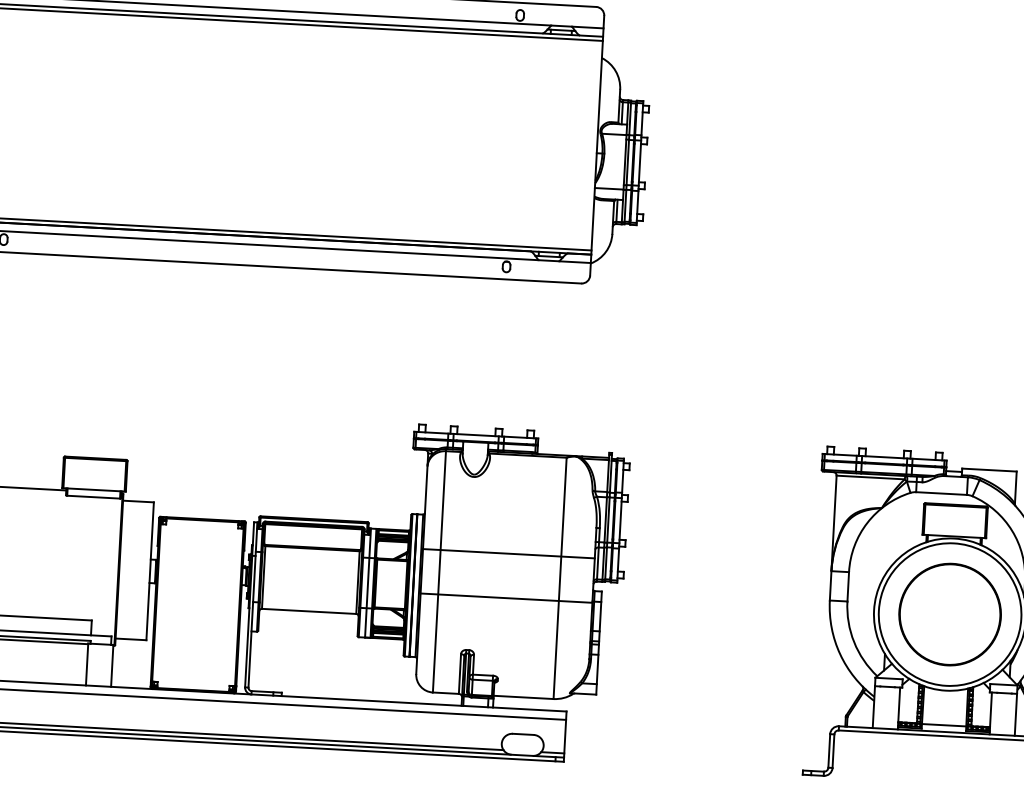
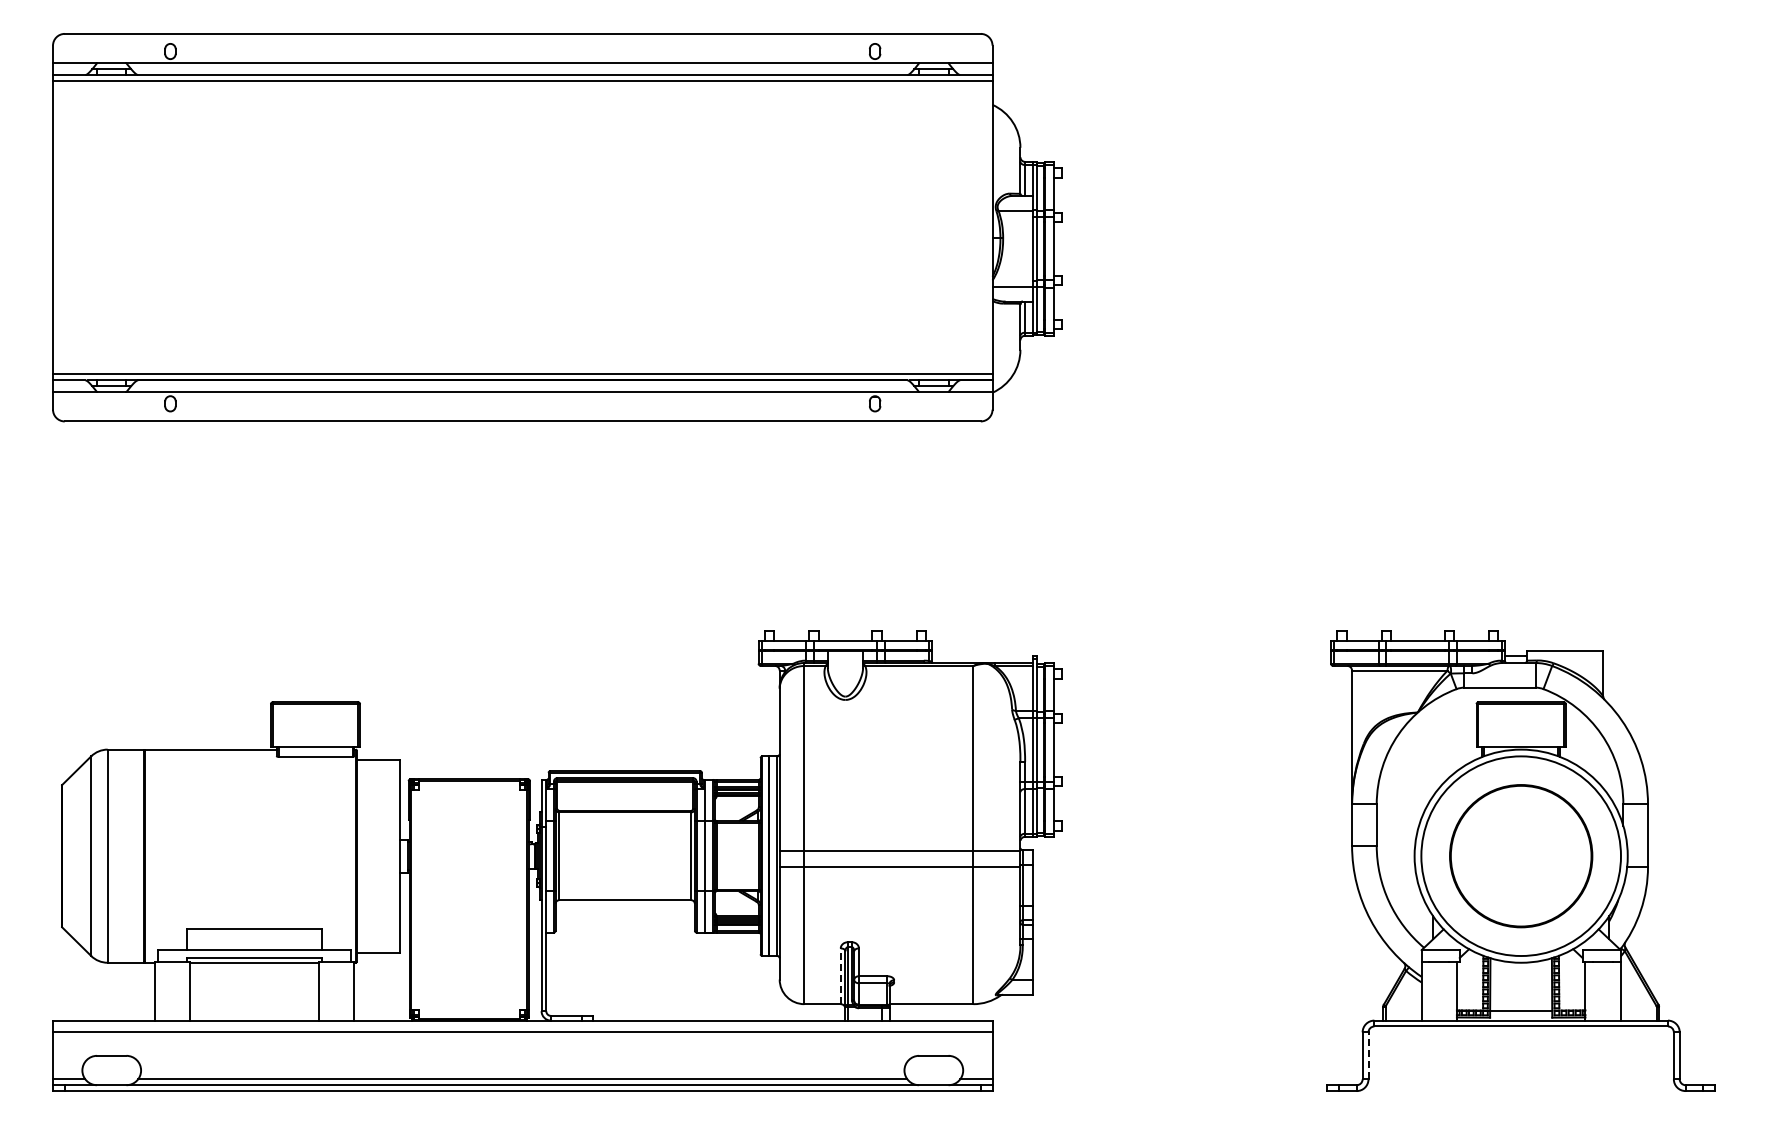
line: (508, 553) -> (899, 851), moved
line: (459, 674) -> (840, 976), solid -> dashed
line: (833, 750) -> (1368, 1055), solid -> dashed

